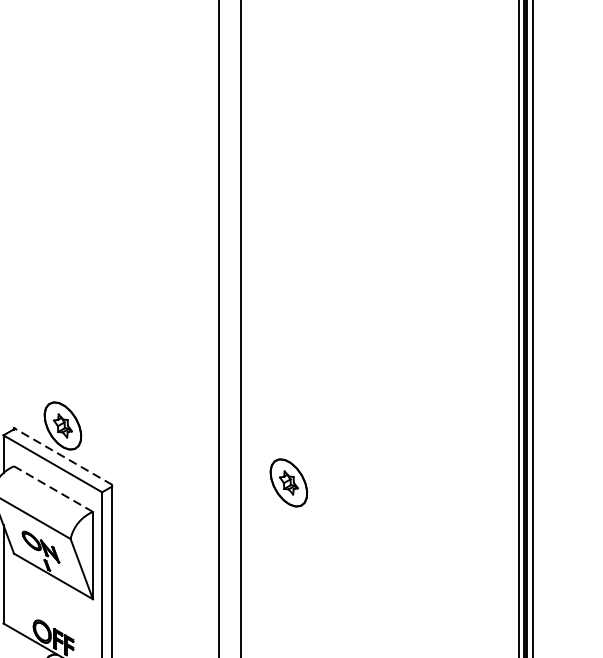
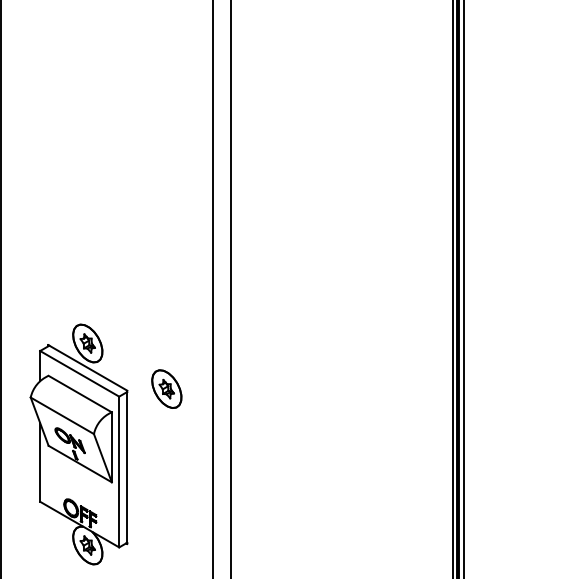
line: (62, 455) -> (87, 367), dashed -> solid
part: (288, 482) -> (166, 388), moved
line: (53, 489) -> (80, 394), dashed -> solid

